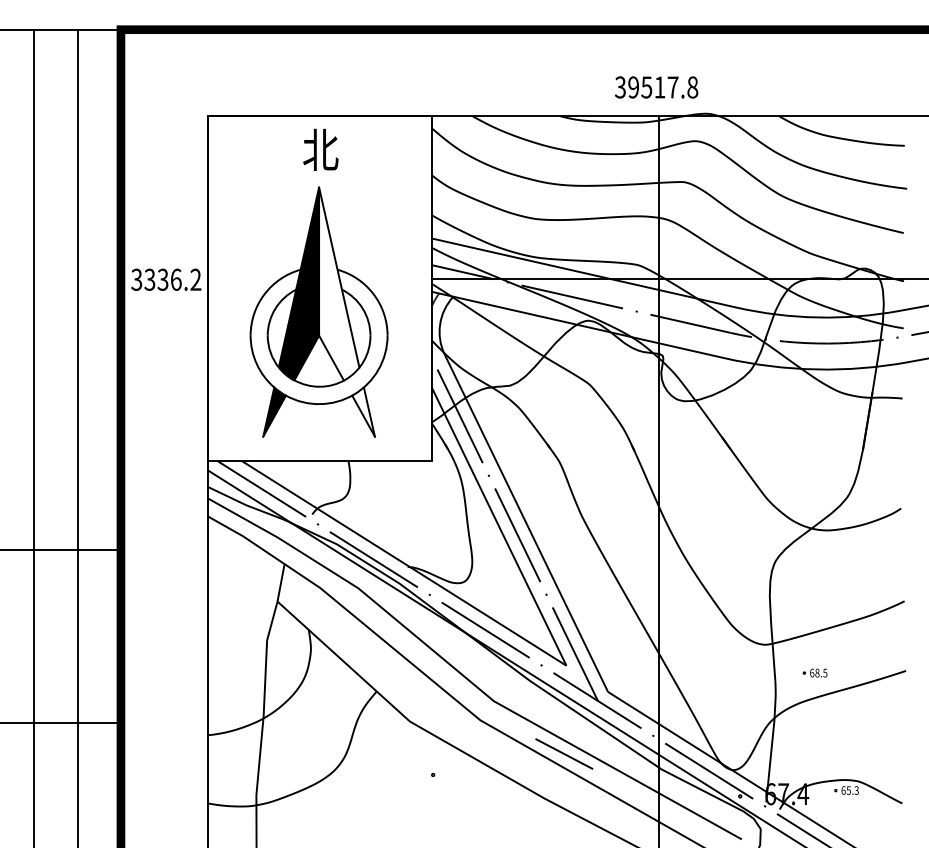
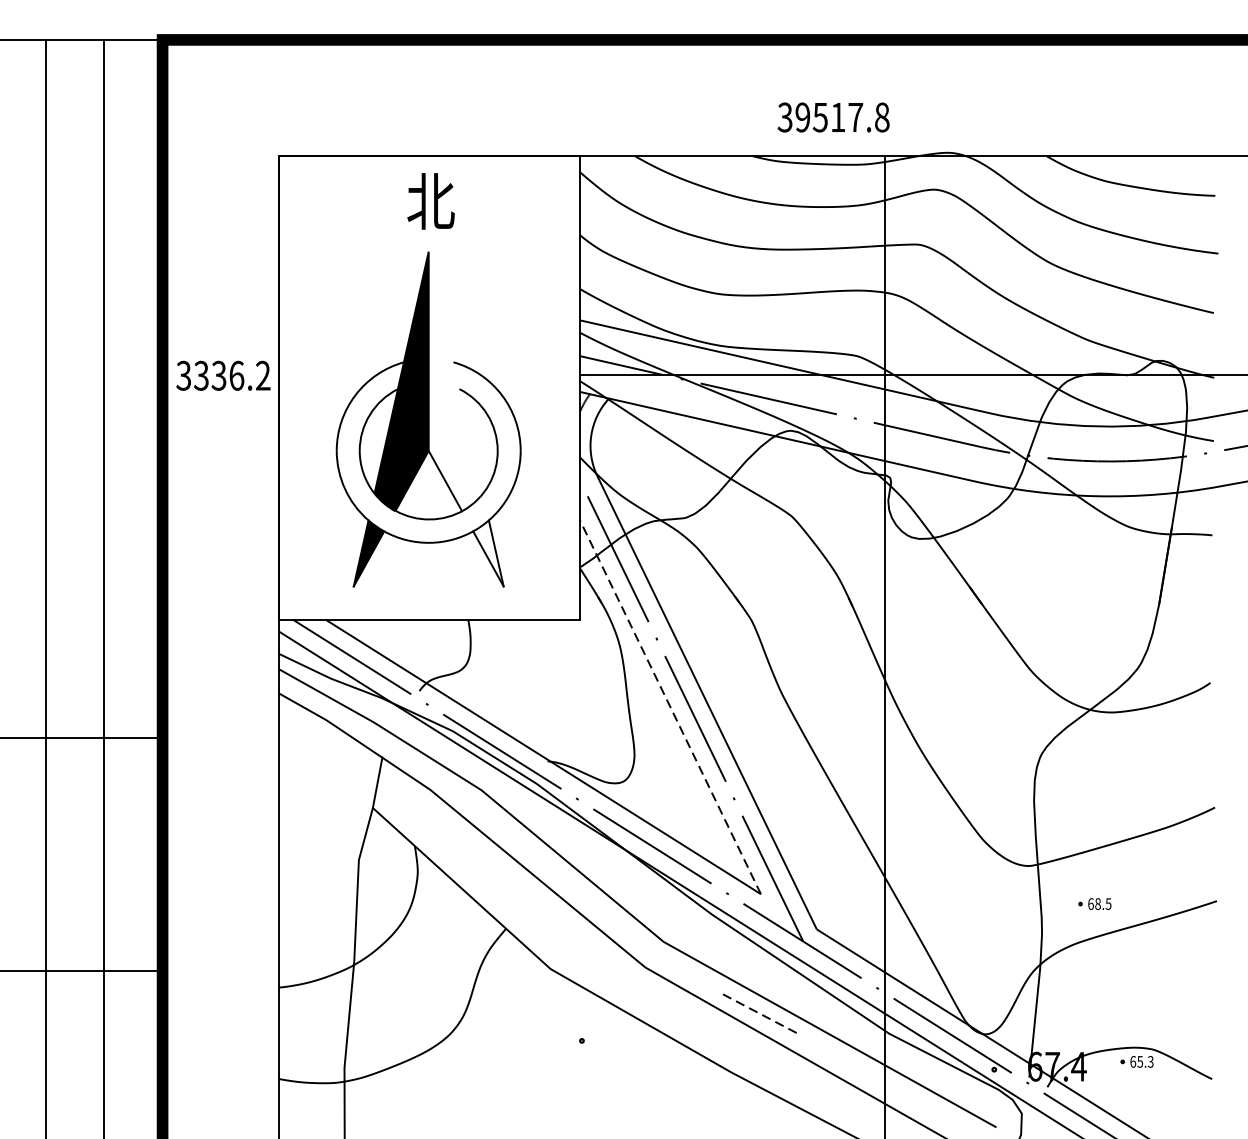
text: (656, 87) -> (833, 117), moved
line: (339, 277) -> (456, 372), removed
line: (498, 526) -> (669, 707), solid -> dashed
line: (563, 753) -> (756, 1012), solid -> dashed

